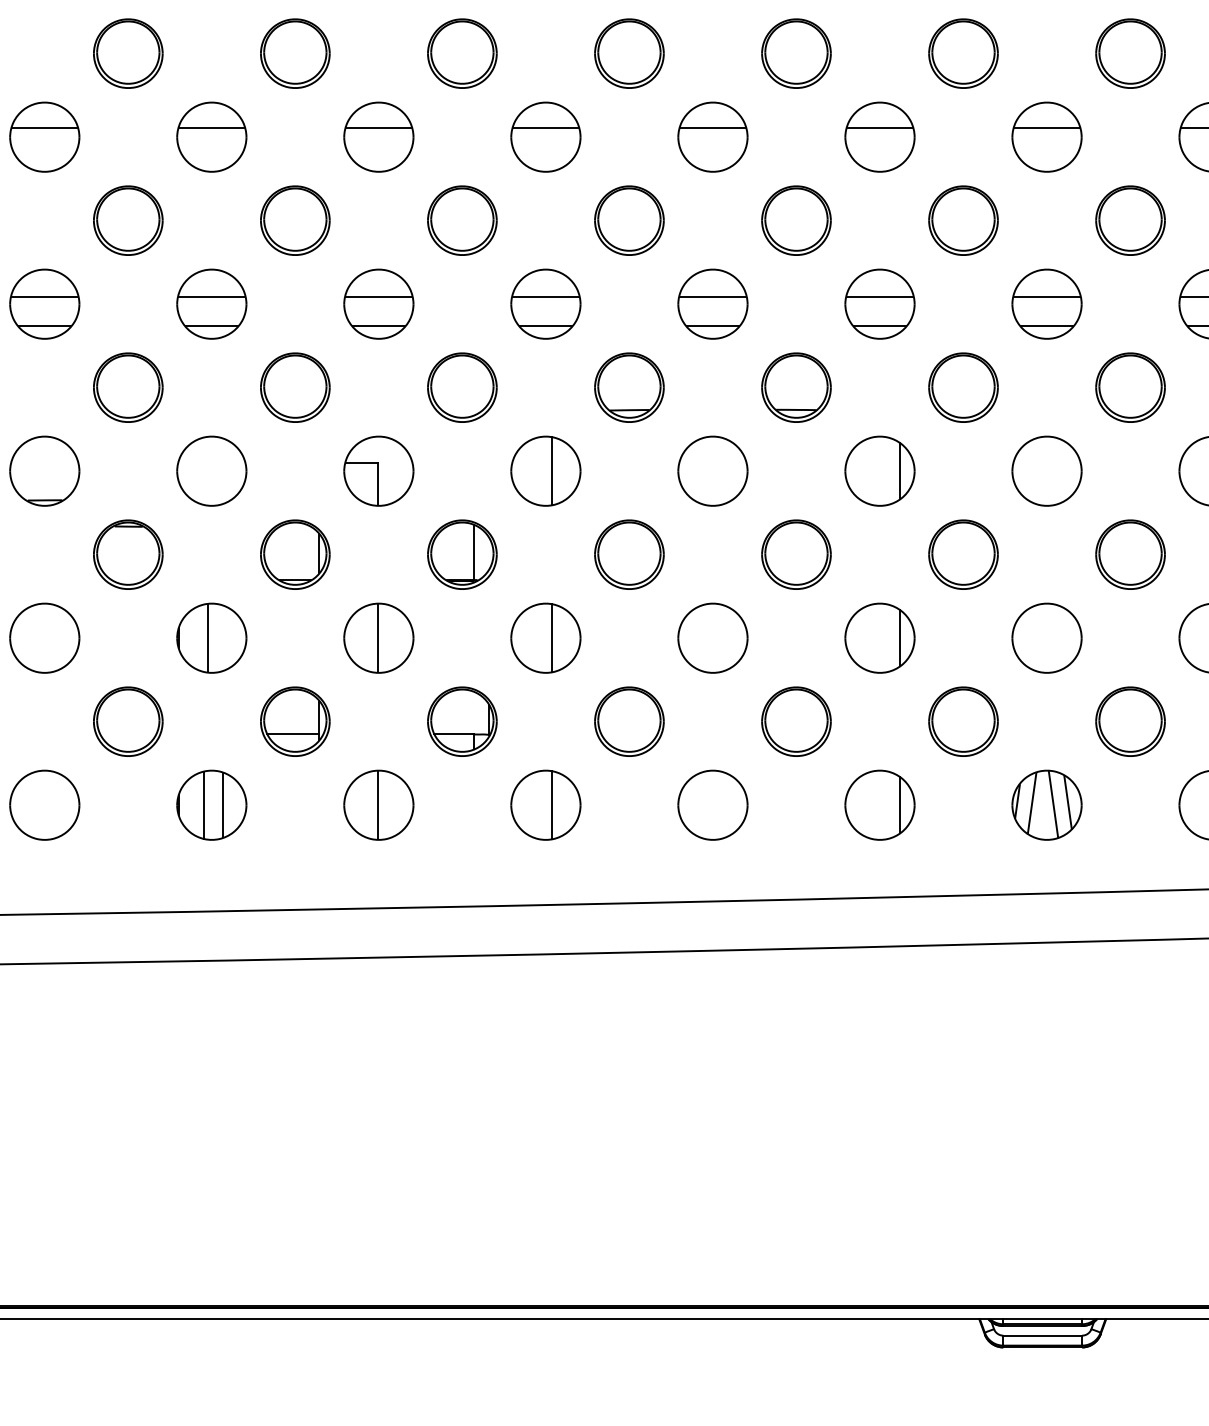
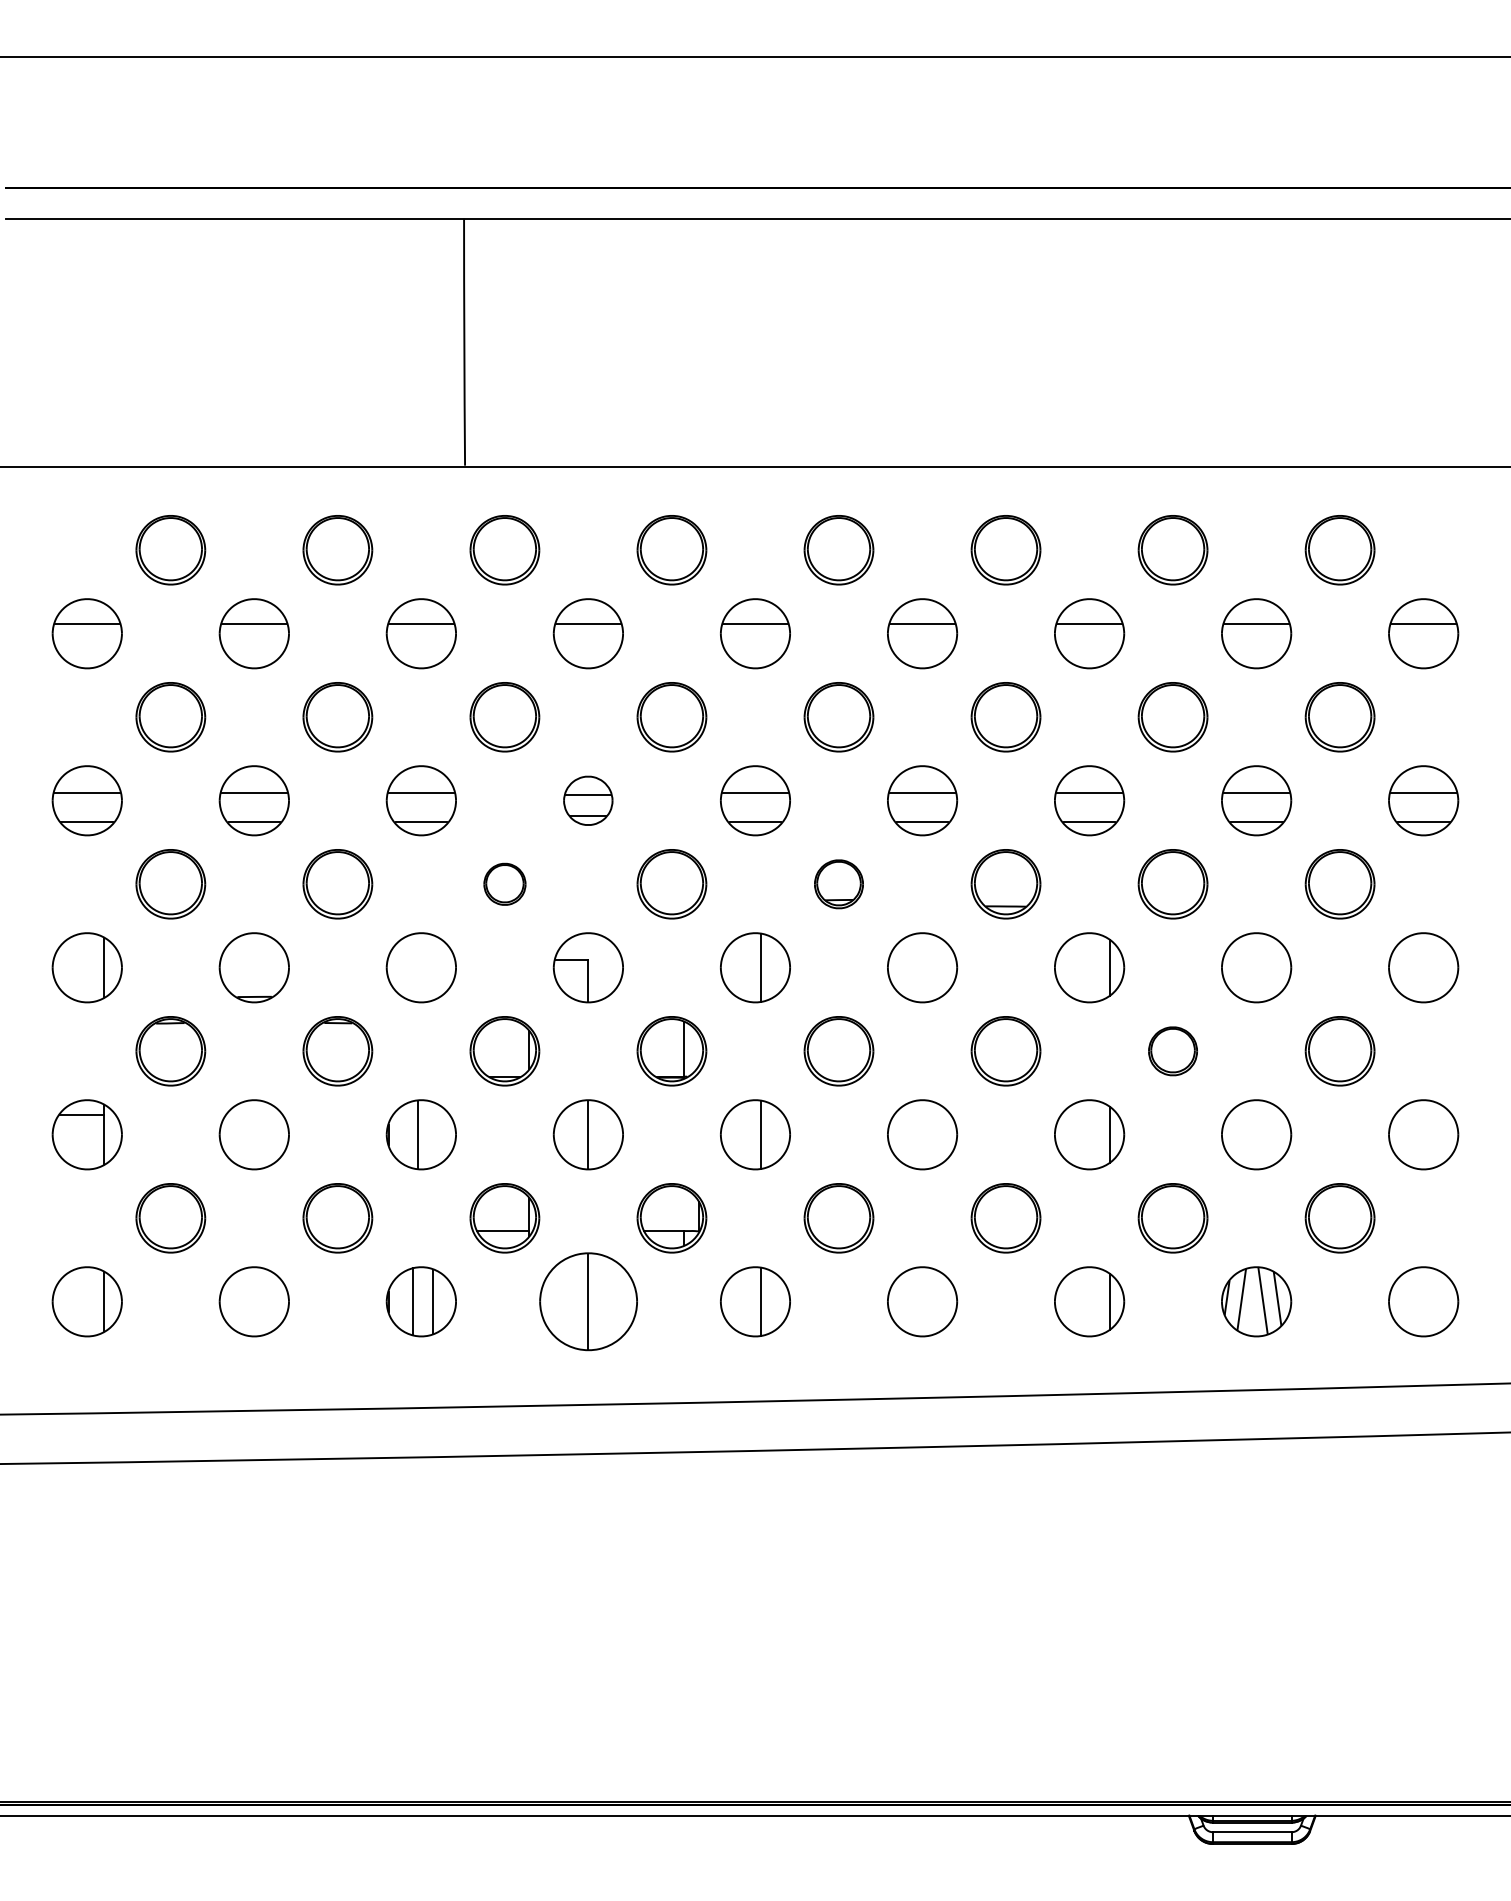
part: (377, 303) -> (587, 800), size x0.7
part: (294, 387) -> (504, 884), size x0.6
part: (628, 387) -> (838, 884), size x0.7
part: (962, 554) -> (1172, 1051), size x0.7
part: (377, 804) -> (587, 1301), size x1.4

